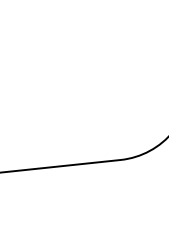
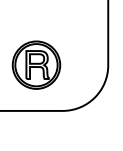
part: (67, 85) -> (36, 64), added

